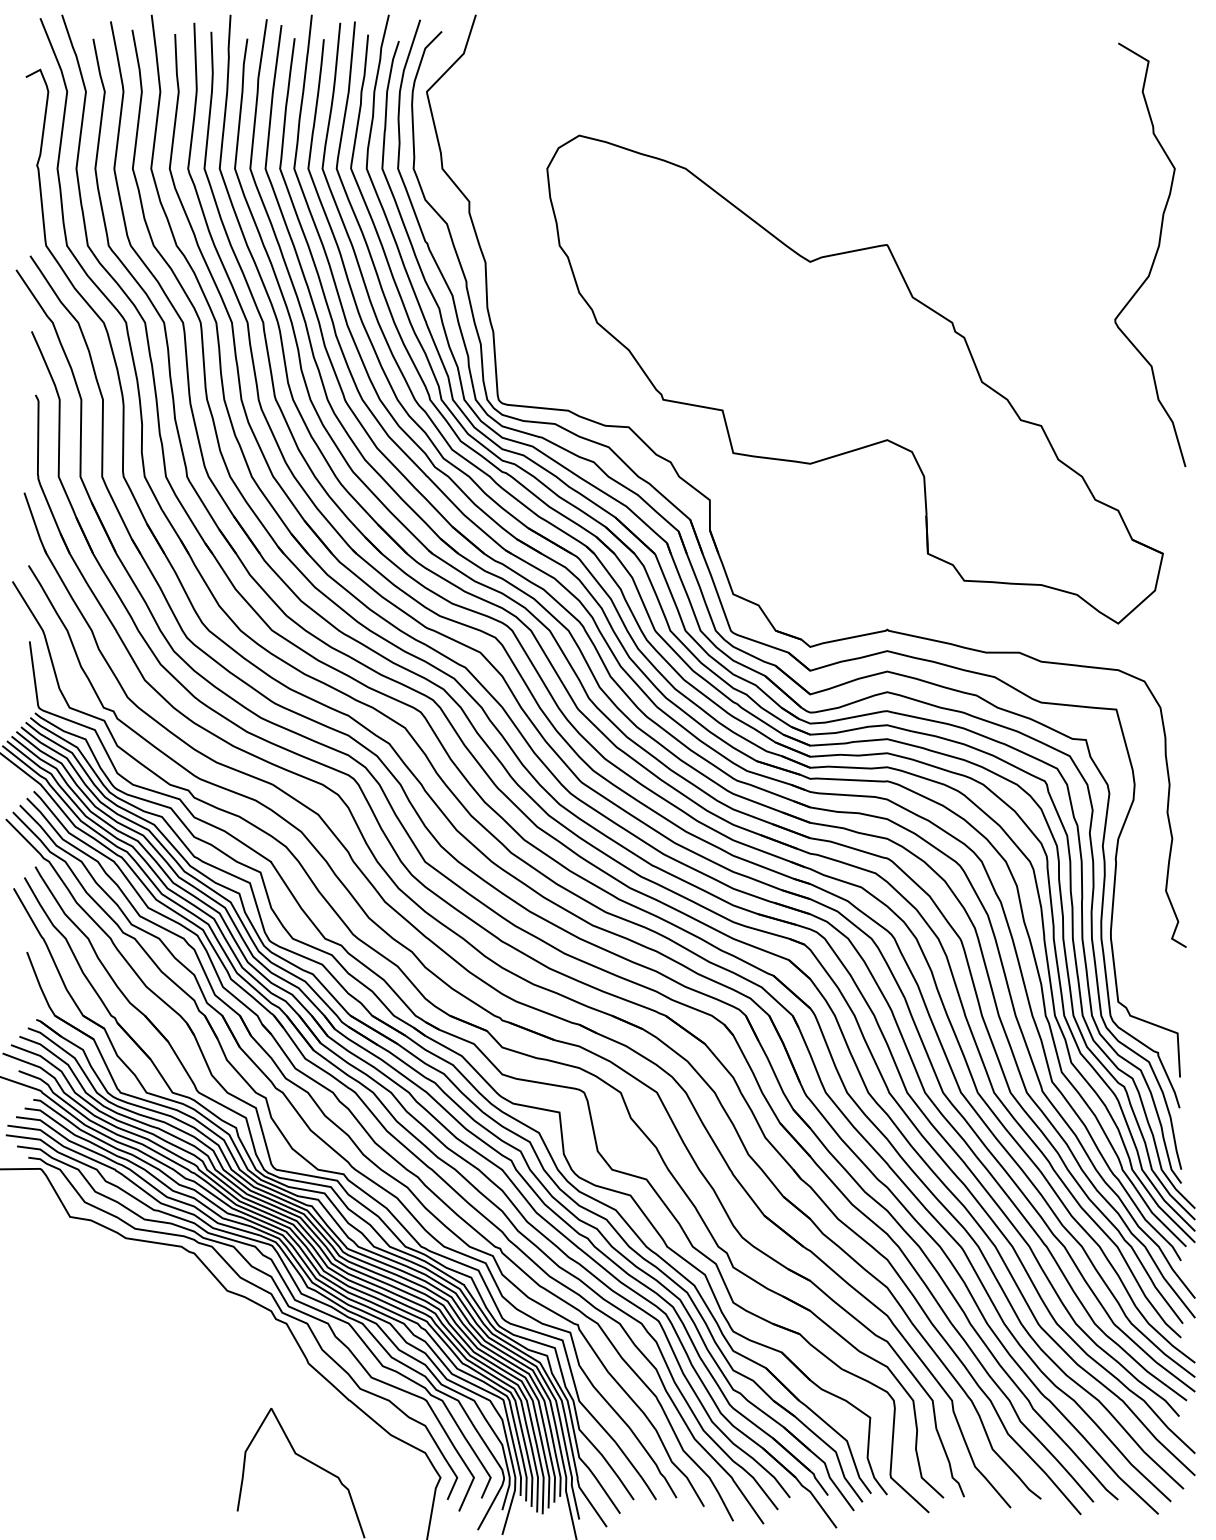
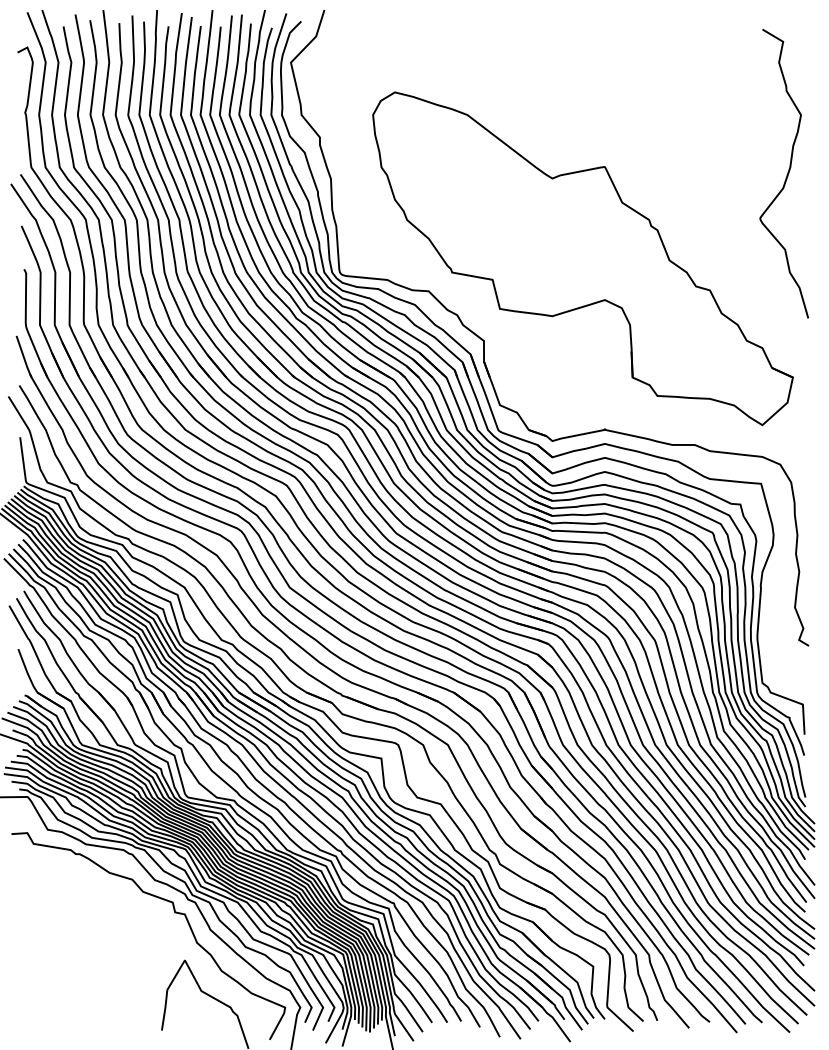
curve: (256, 1339) -> (174, 913), added

